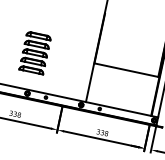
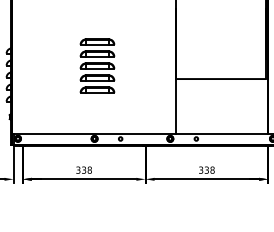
part: (35, 52) -> (97, 65), moved

